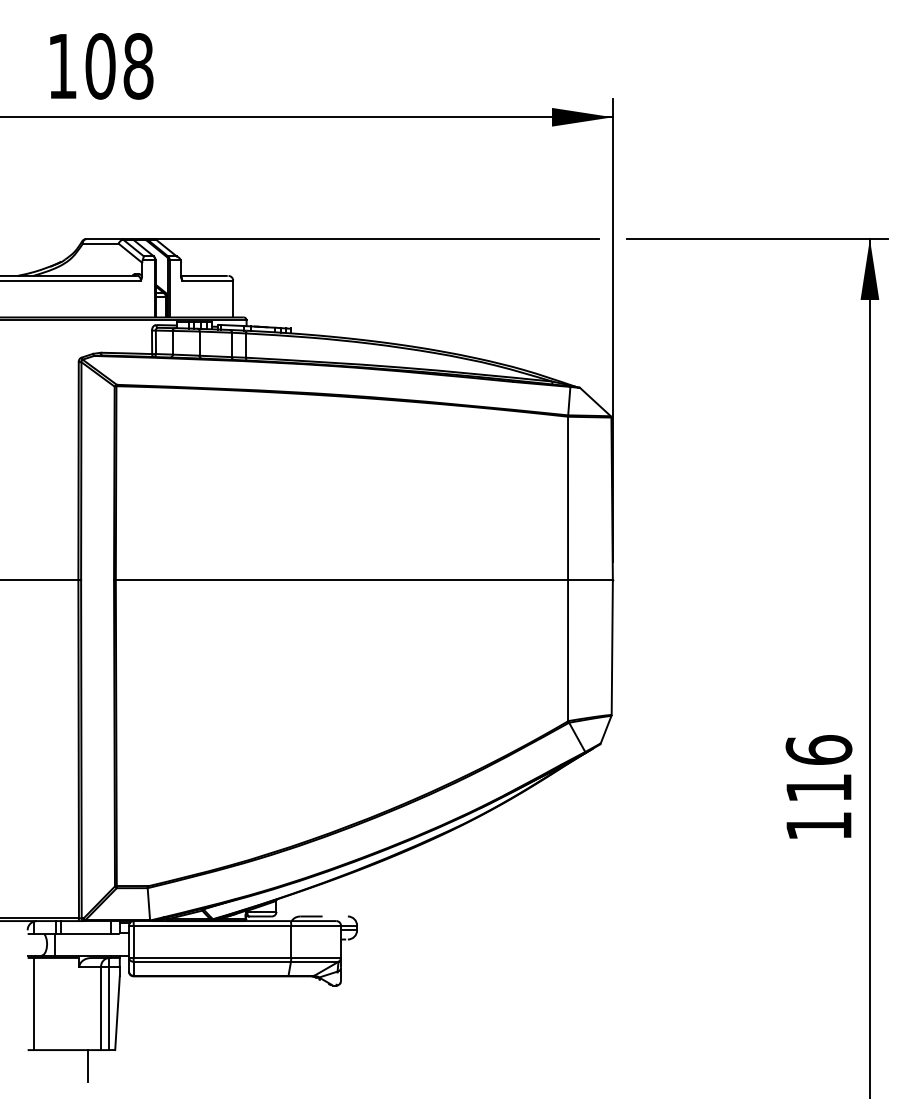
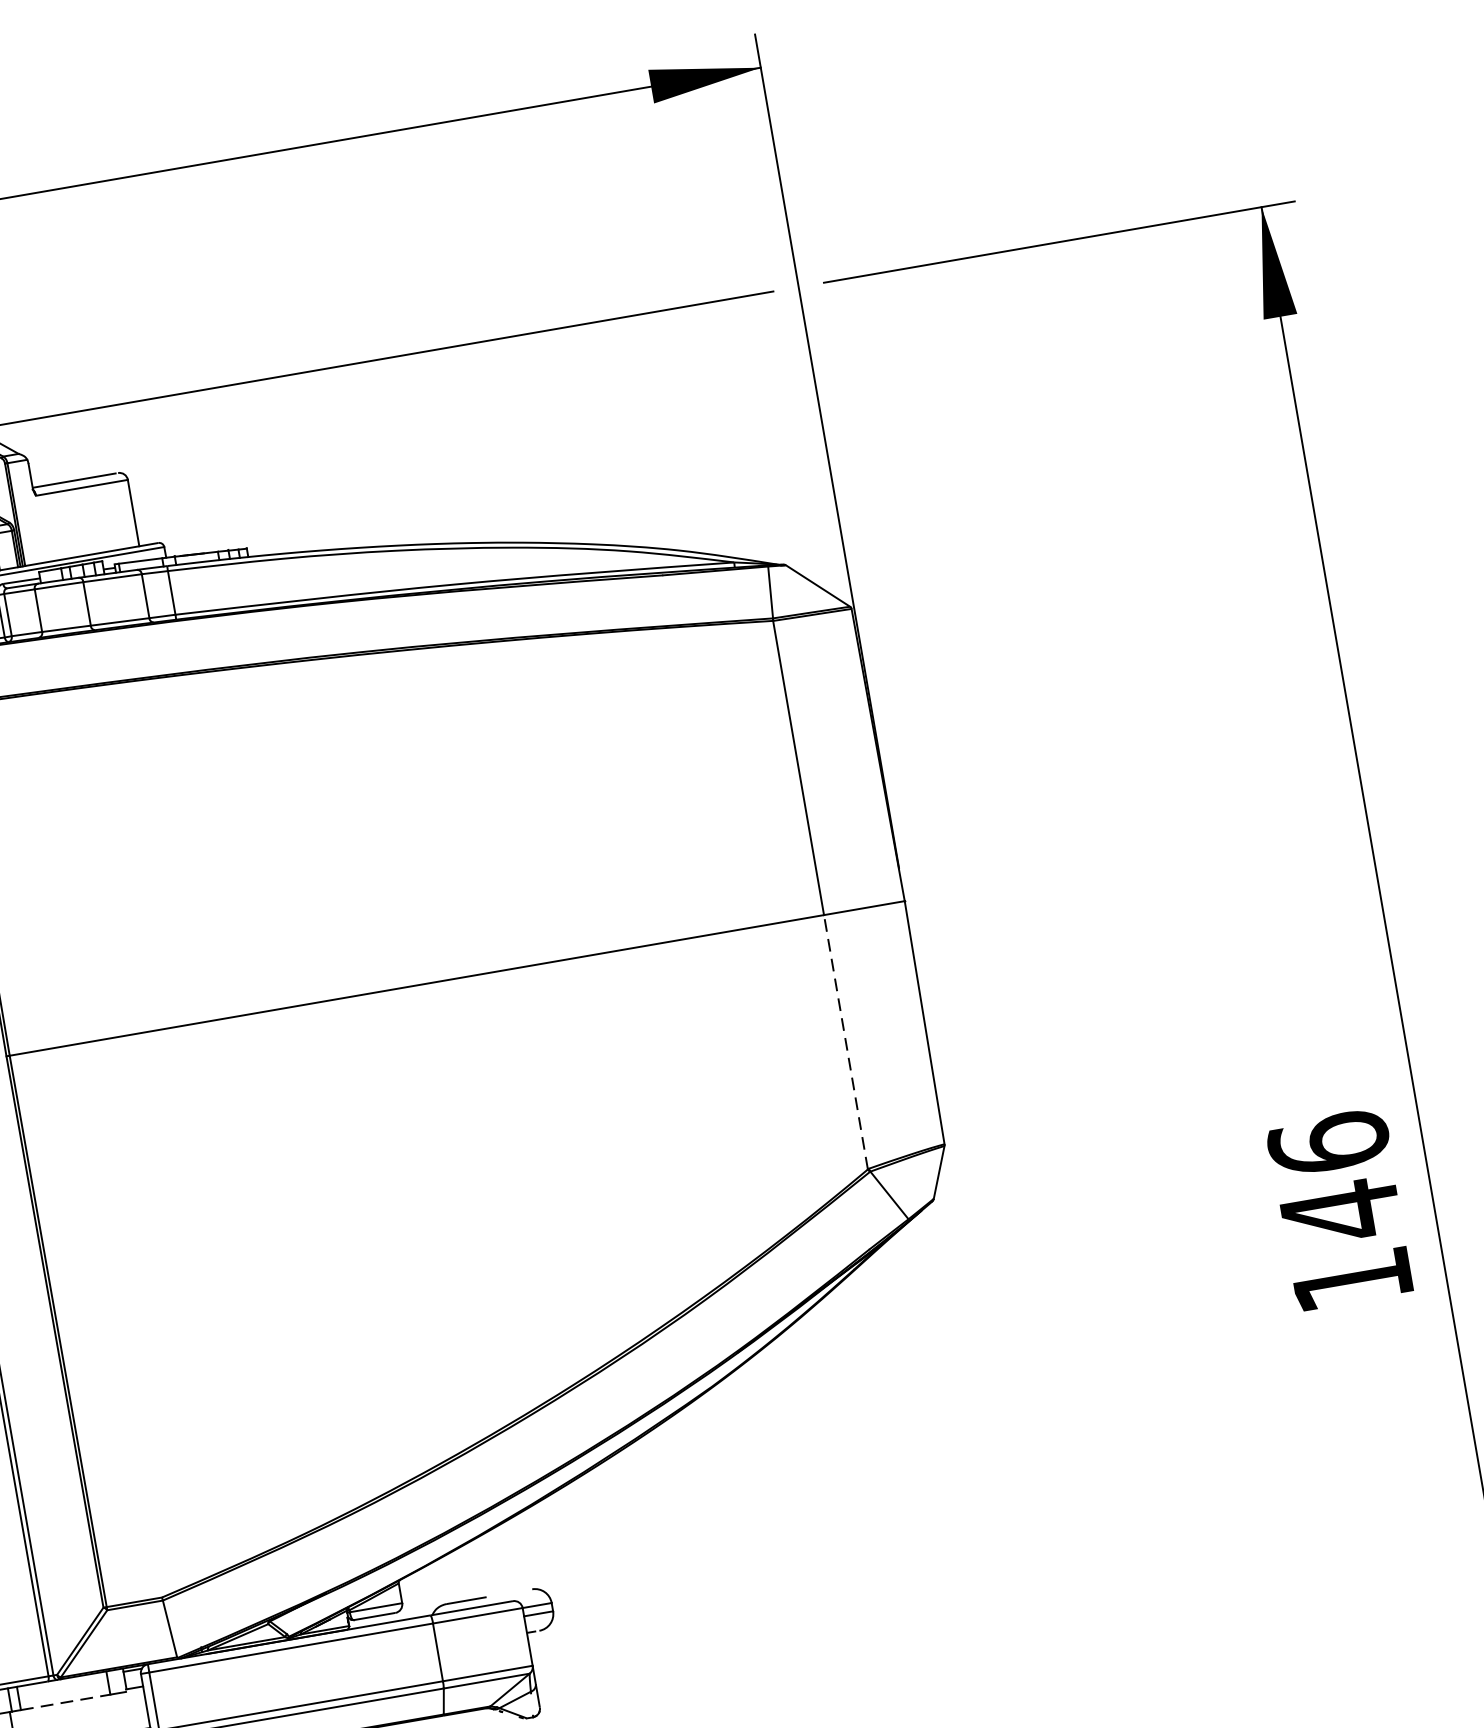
line: (568, 650) -> (846, 1041), solid -> dashed
text: (818, 788) -> (1339, 1212), 116 -> 146
line: (85, 933) -> (65, 1701), solid -> dashed

